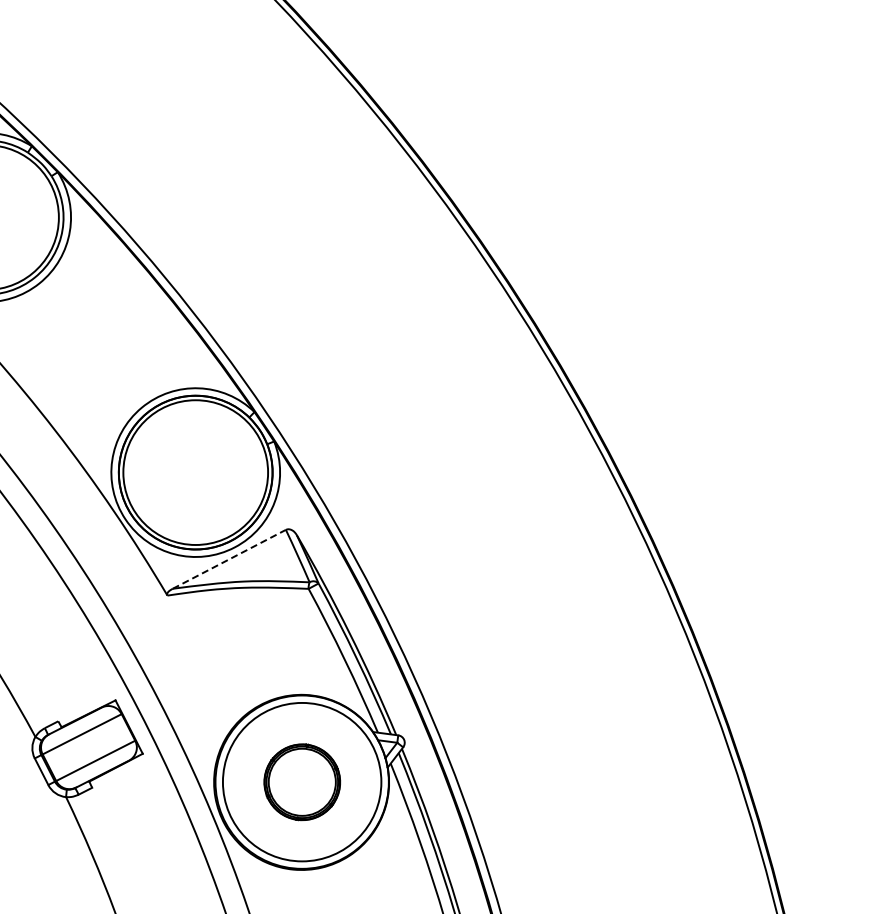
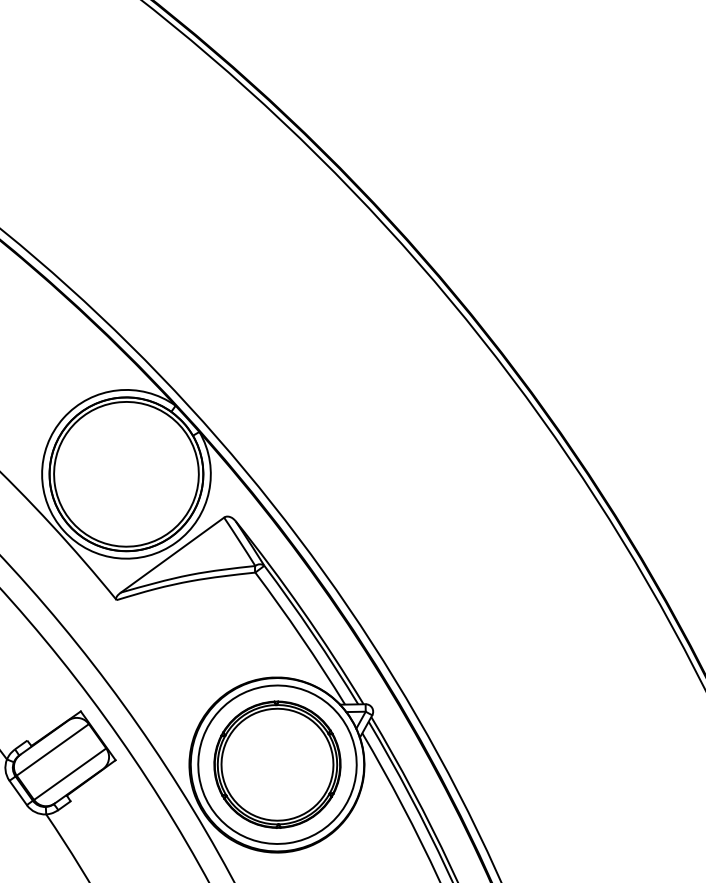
line: (229, 559) -> (172, 555), dashed -> solid
part: (302, 782) -> (277, 765), size x1.67

